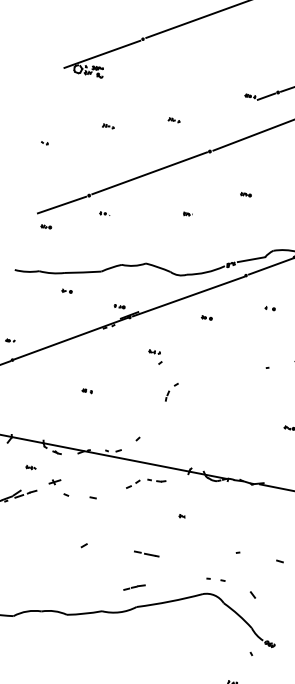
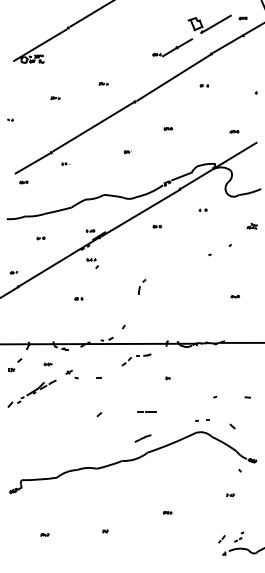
part: (66, 291) -> (40, 238), moved
part: (155, 357) -> (92, 263), moved
part: (58, 486) -> (71, 374), size x0.71

